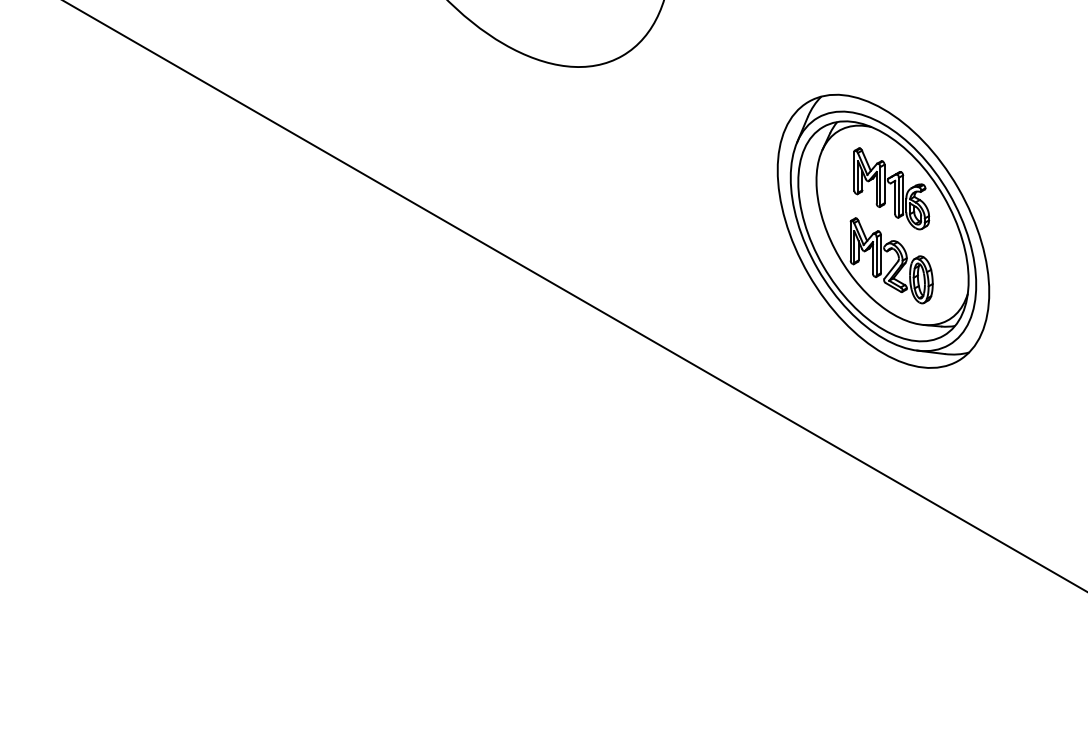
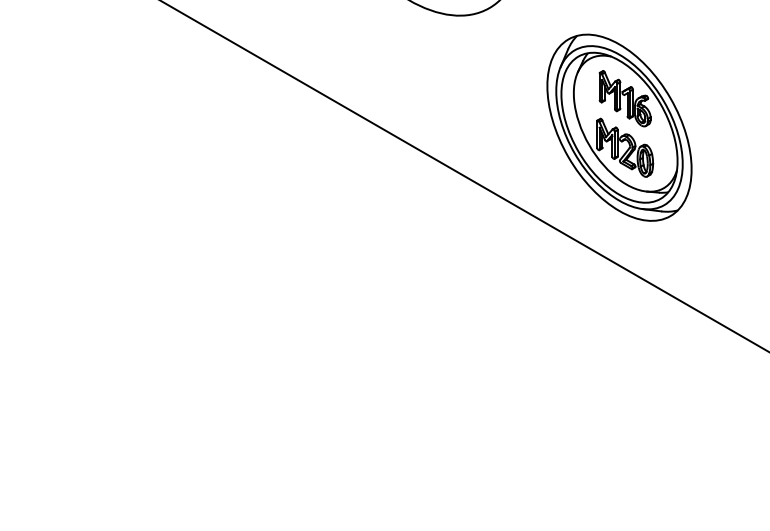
part: (883, 230) -> (619, 127), moved

